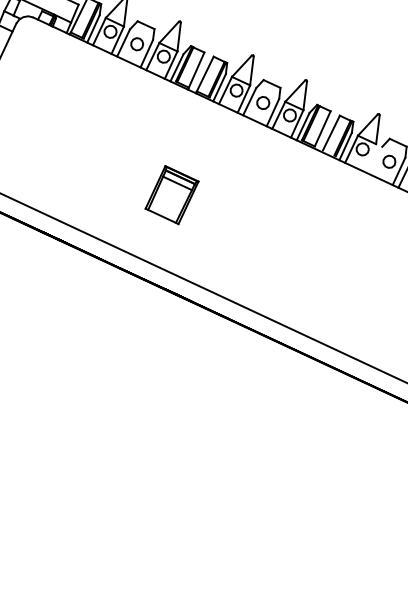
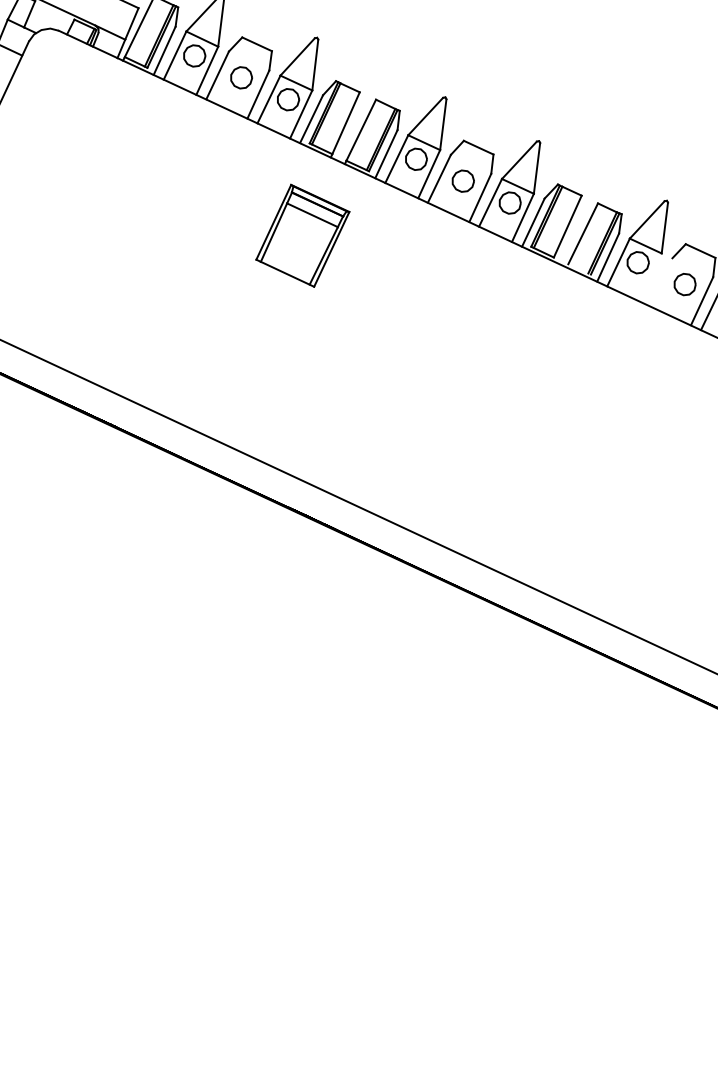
part: (171, 195) -> (301, 236), moved

